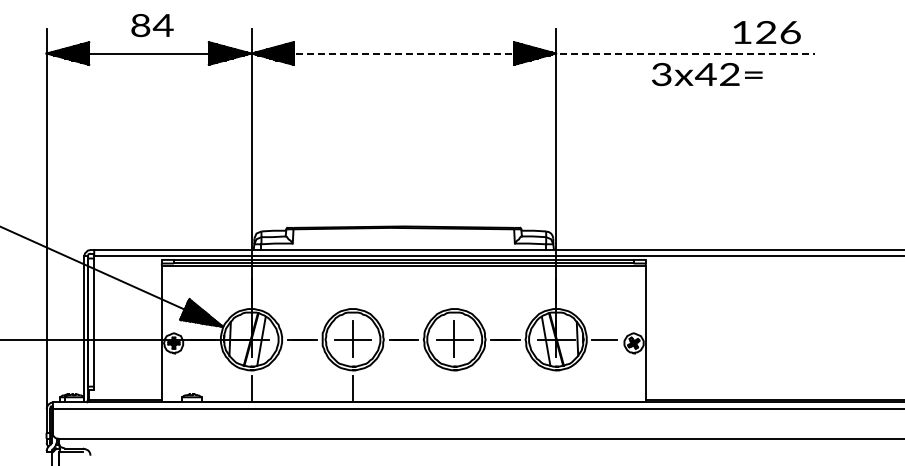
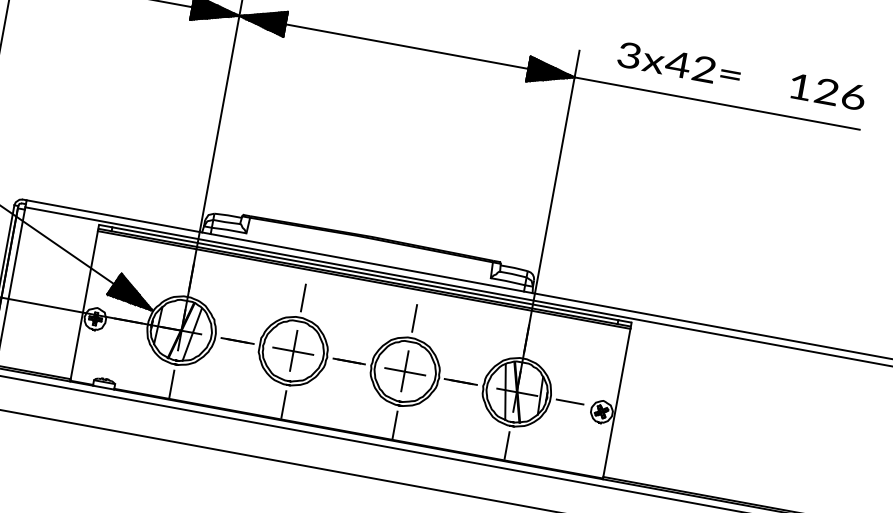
text: (766, 32) -> (827, 91), moved
line: (533, 53) -> (549, 72), dashed -> solid
text: (707, 74) -> (679, 64), moved
line: (353, 291) -> (303, 298), added
line: (454, 291) -> (414, 318), added
line: (454, 387) -> (395, 424), added
line: (556, 387) -> (507, 444), added

